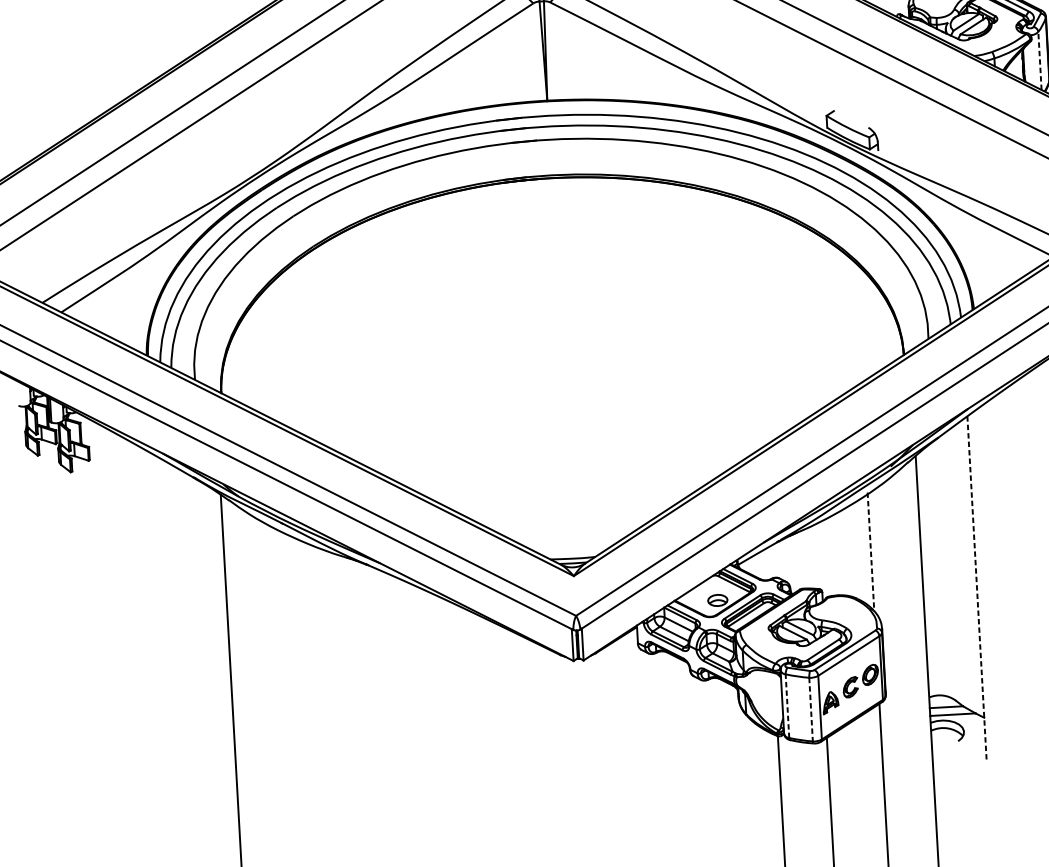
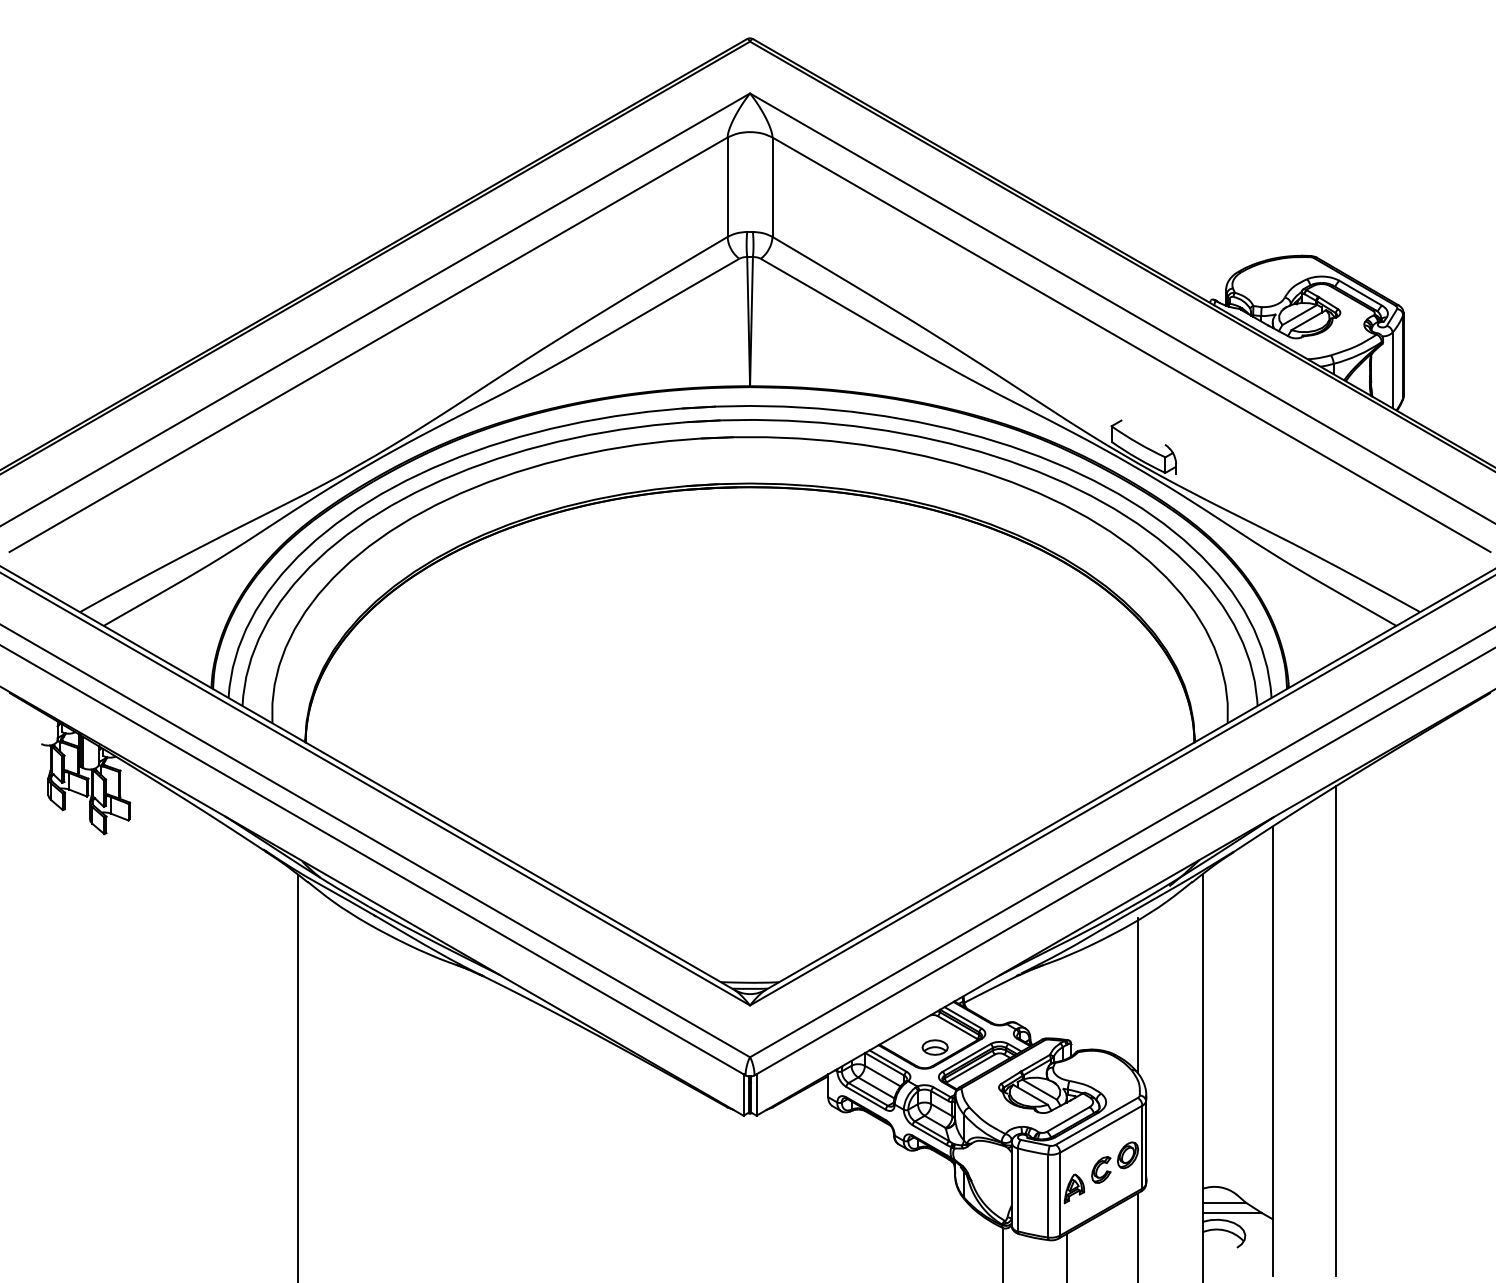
line: (1039, 60) -> (1392, 370), dashed -> solid
line: (870, 552) -> (1137, 996), dashed -> solid
line: (1025, 570) -> (1336, 1031), added
line: (976, 589) -> (1272, 1051), dashed -> solid
line: (787, 705) -> (1017, 1189), dashed -> solid
line: (811, 709) -> (1048, 1196), dashed -> solid

